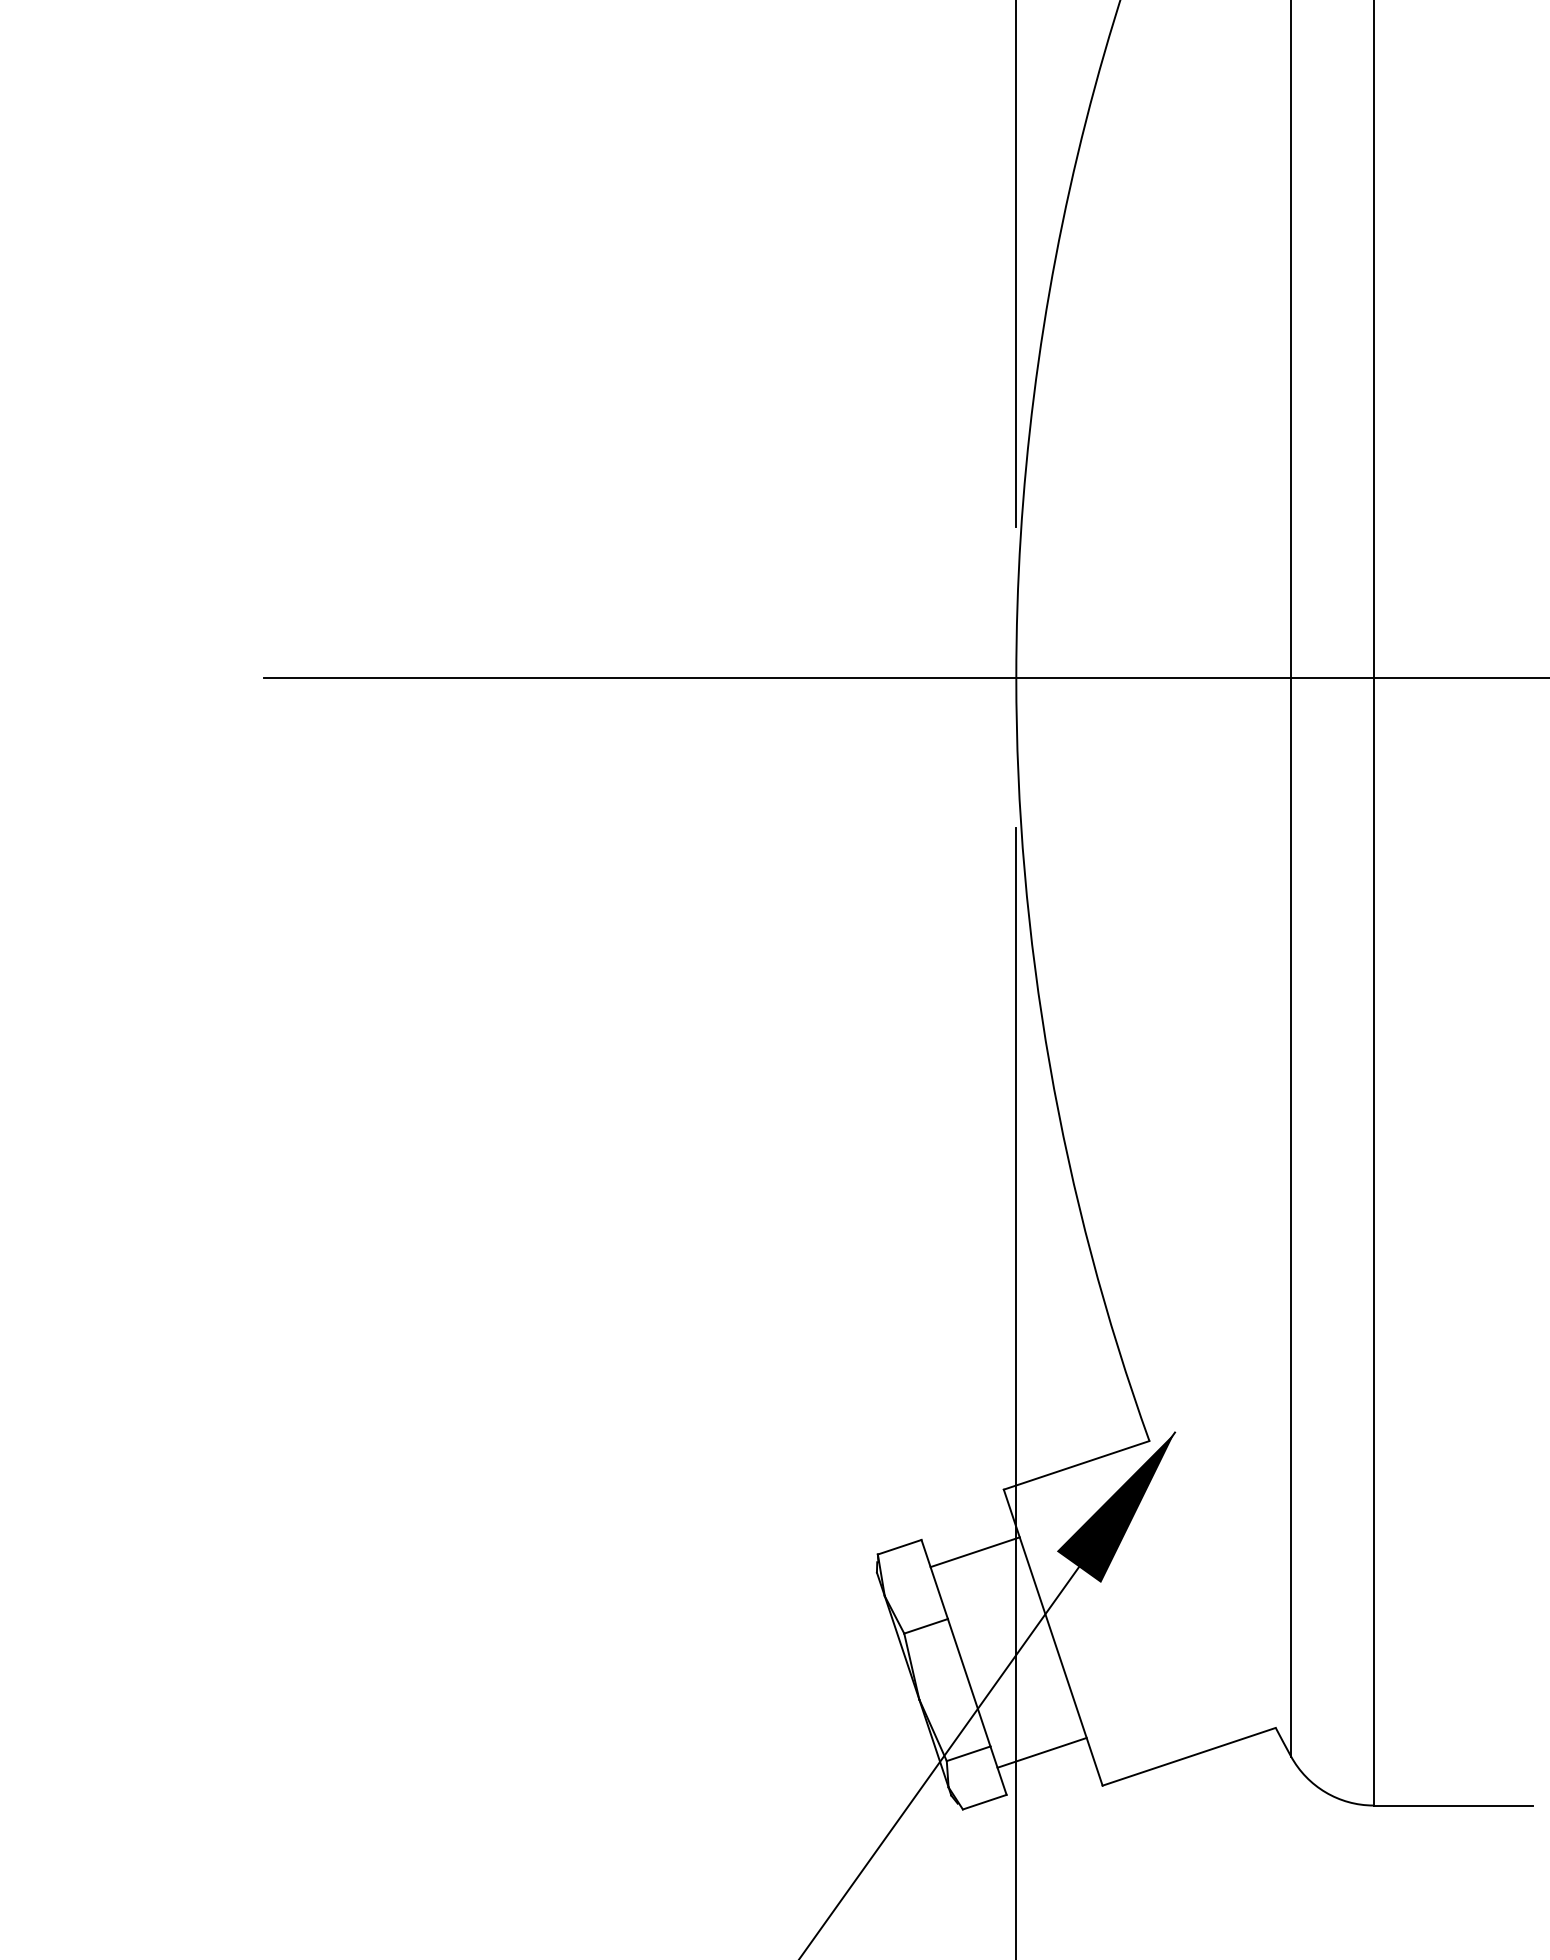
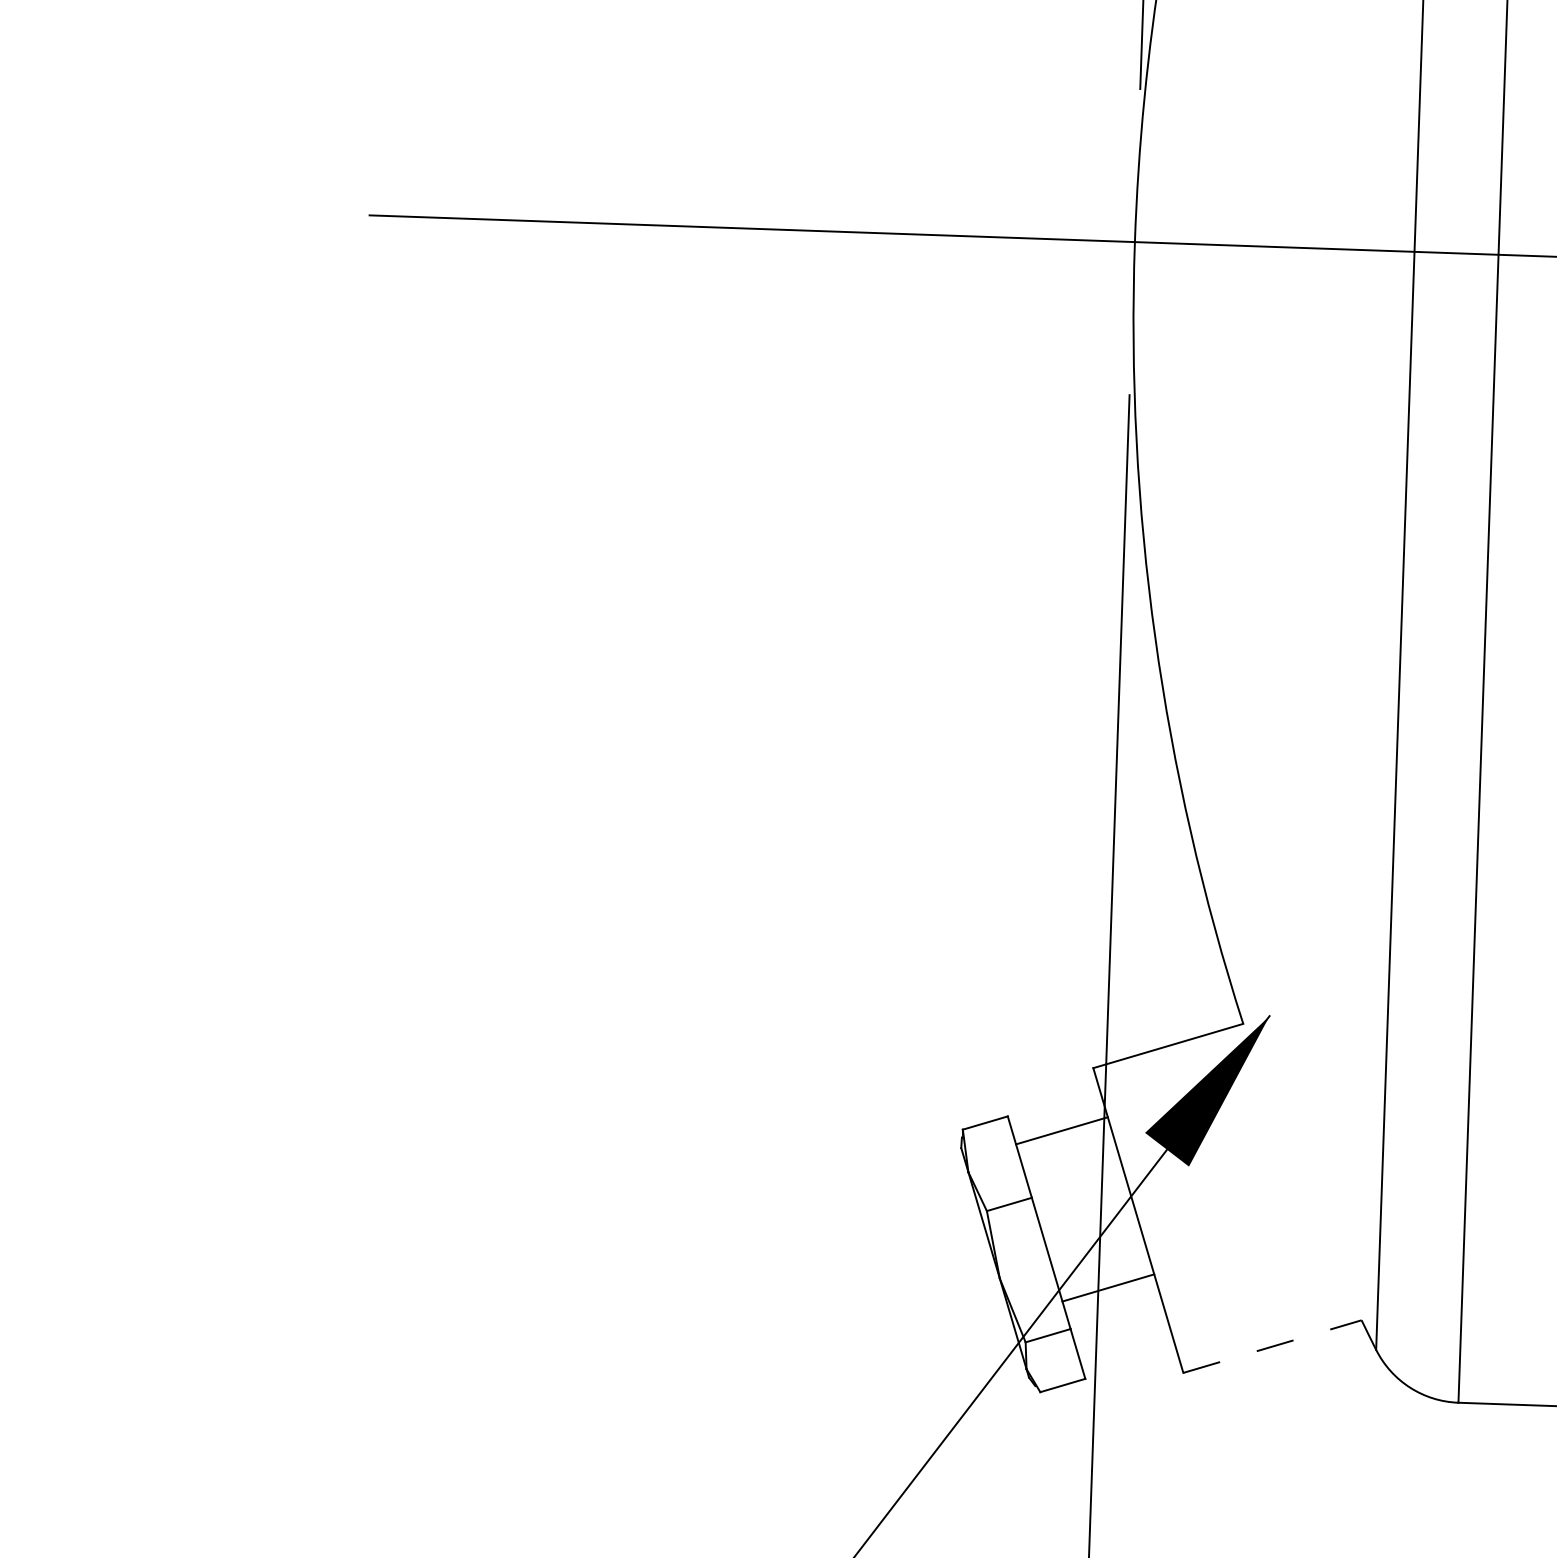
line: (1041, 1752) -> (1107, 1287), moved
line: (1189, 1756) -> (1272, 1346), solid -> dashed

